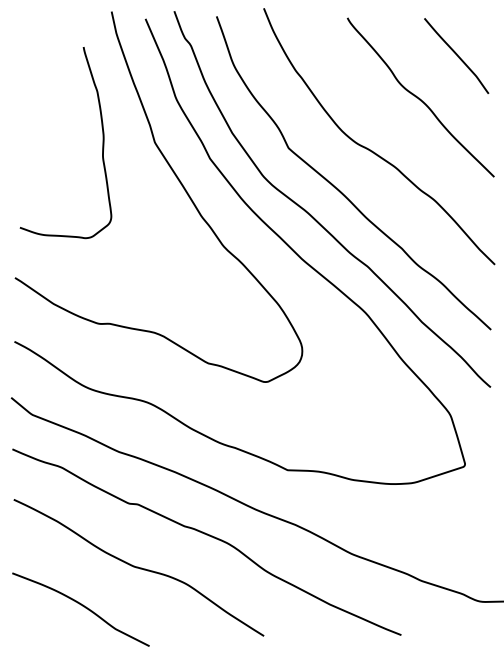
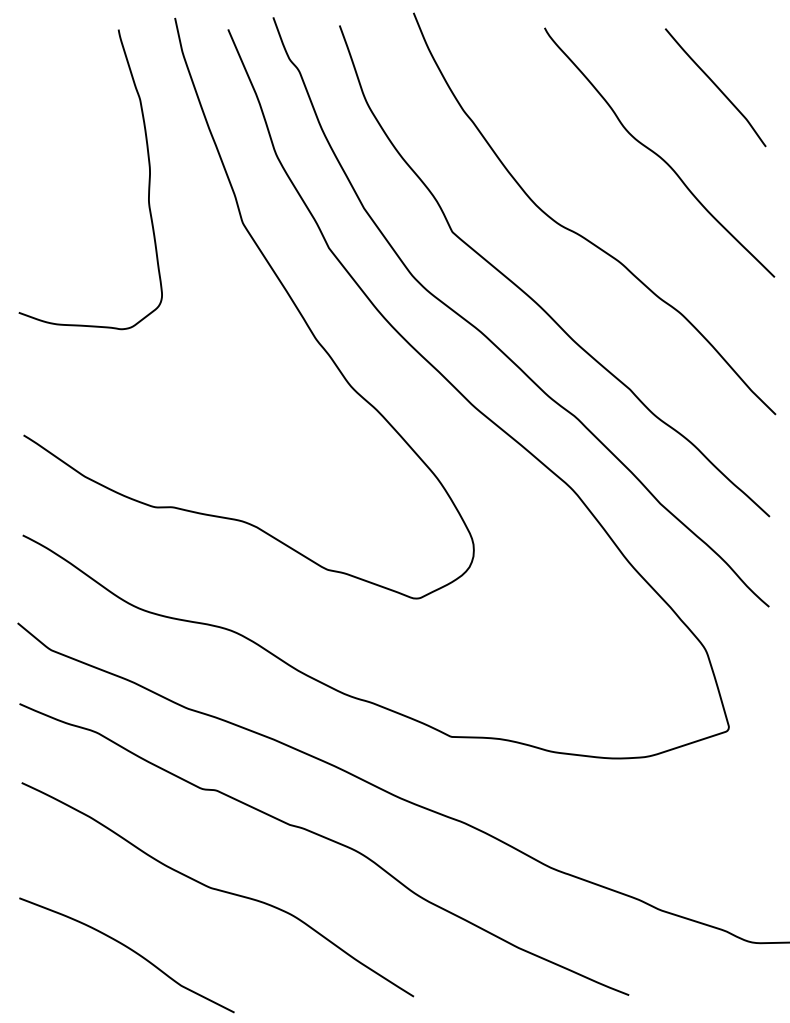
curve: (102, 143) -> (148, 180), moved

